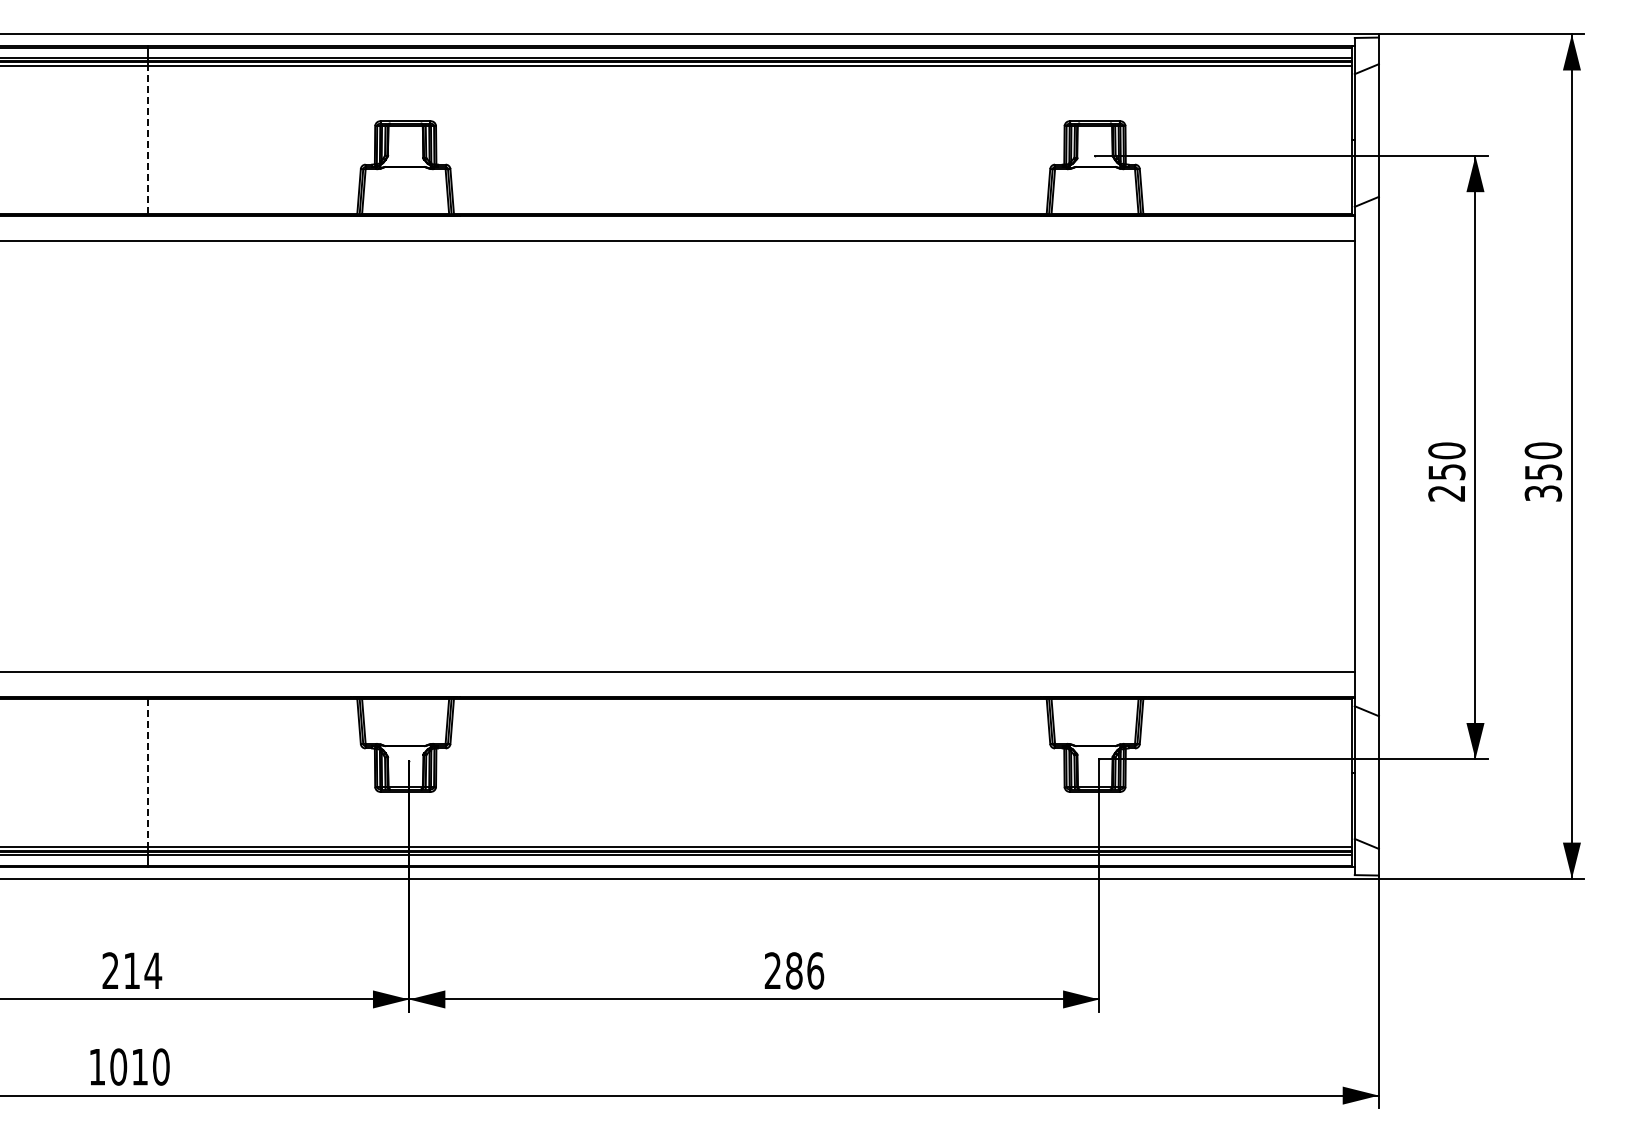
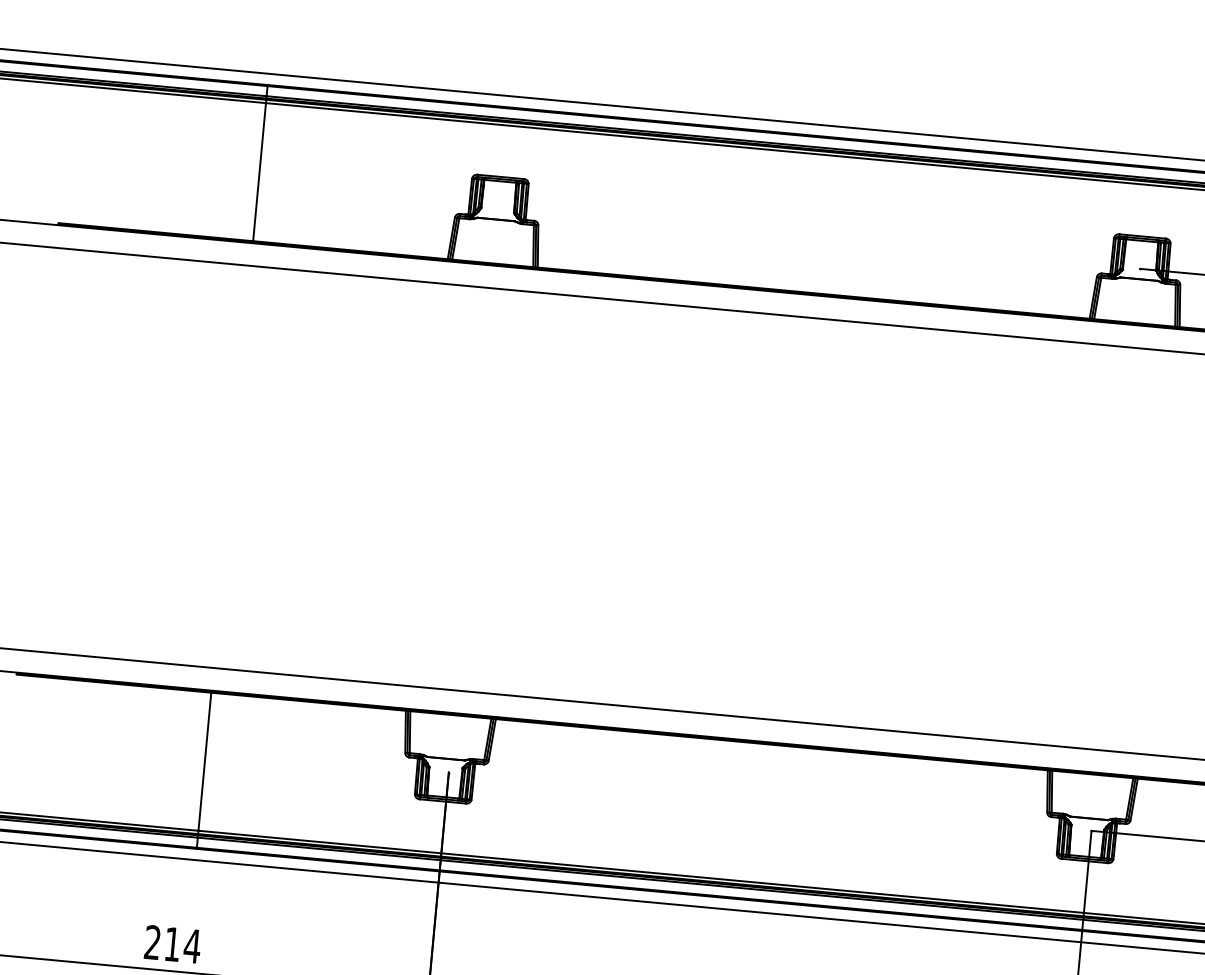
line: (148, 139) -> (259, 171), dashed -> solid
line: (148, 773) -> (205, 762), dashed -> solid

